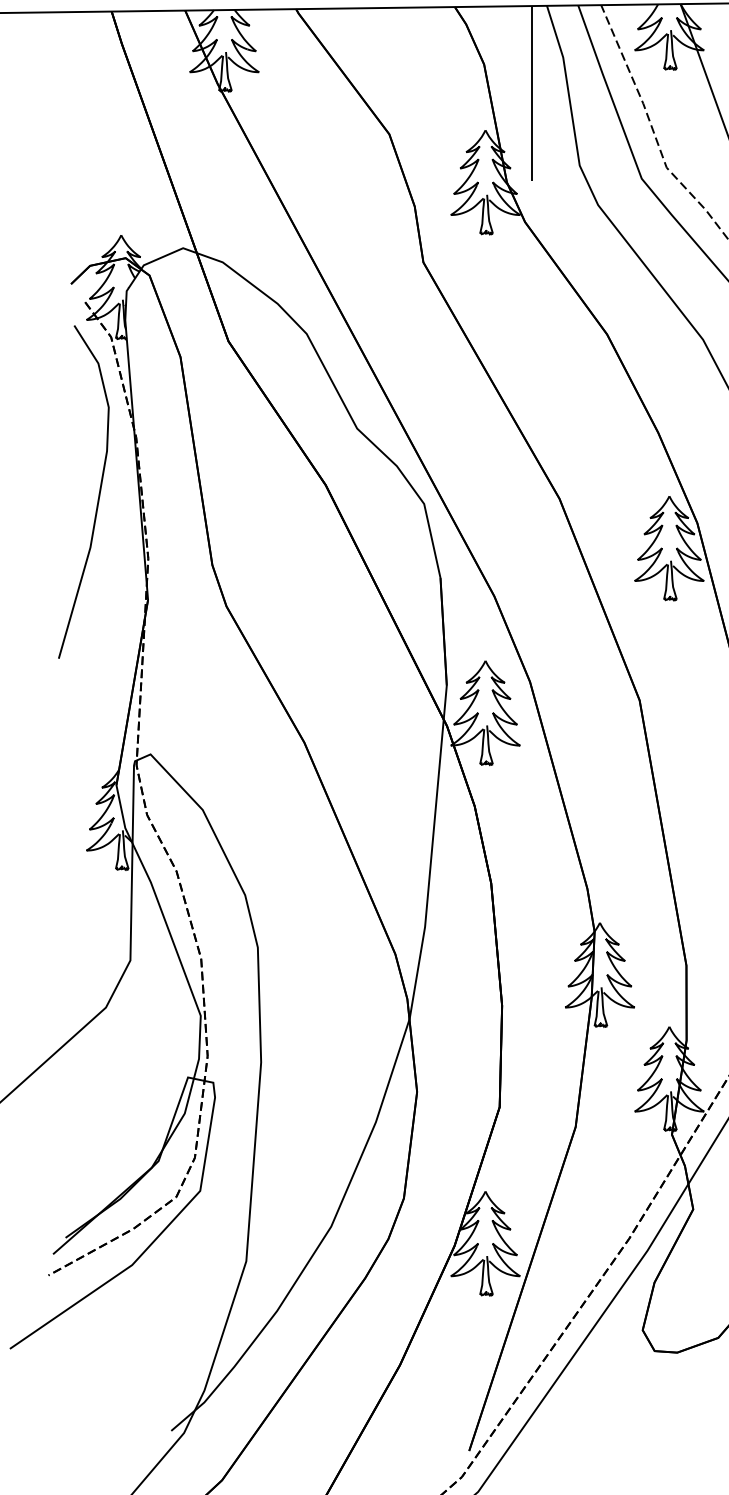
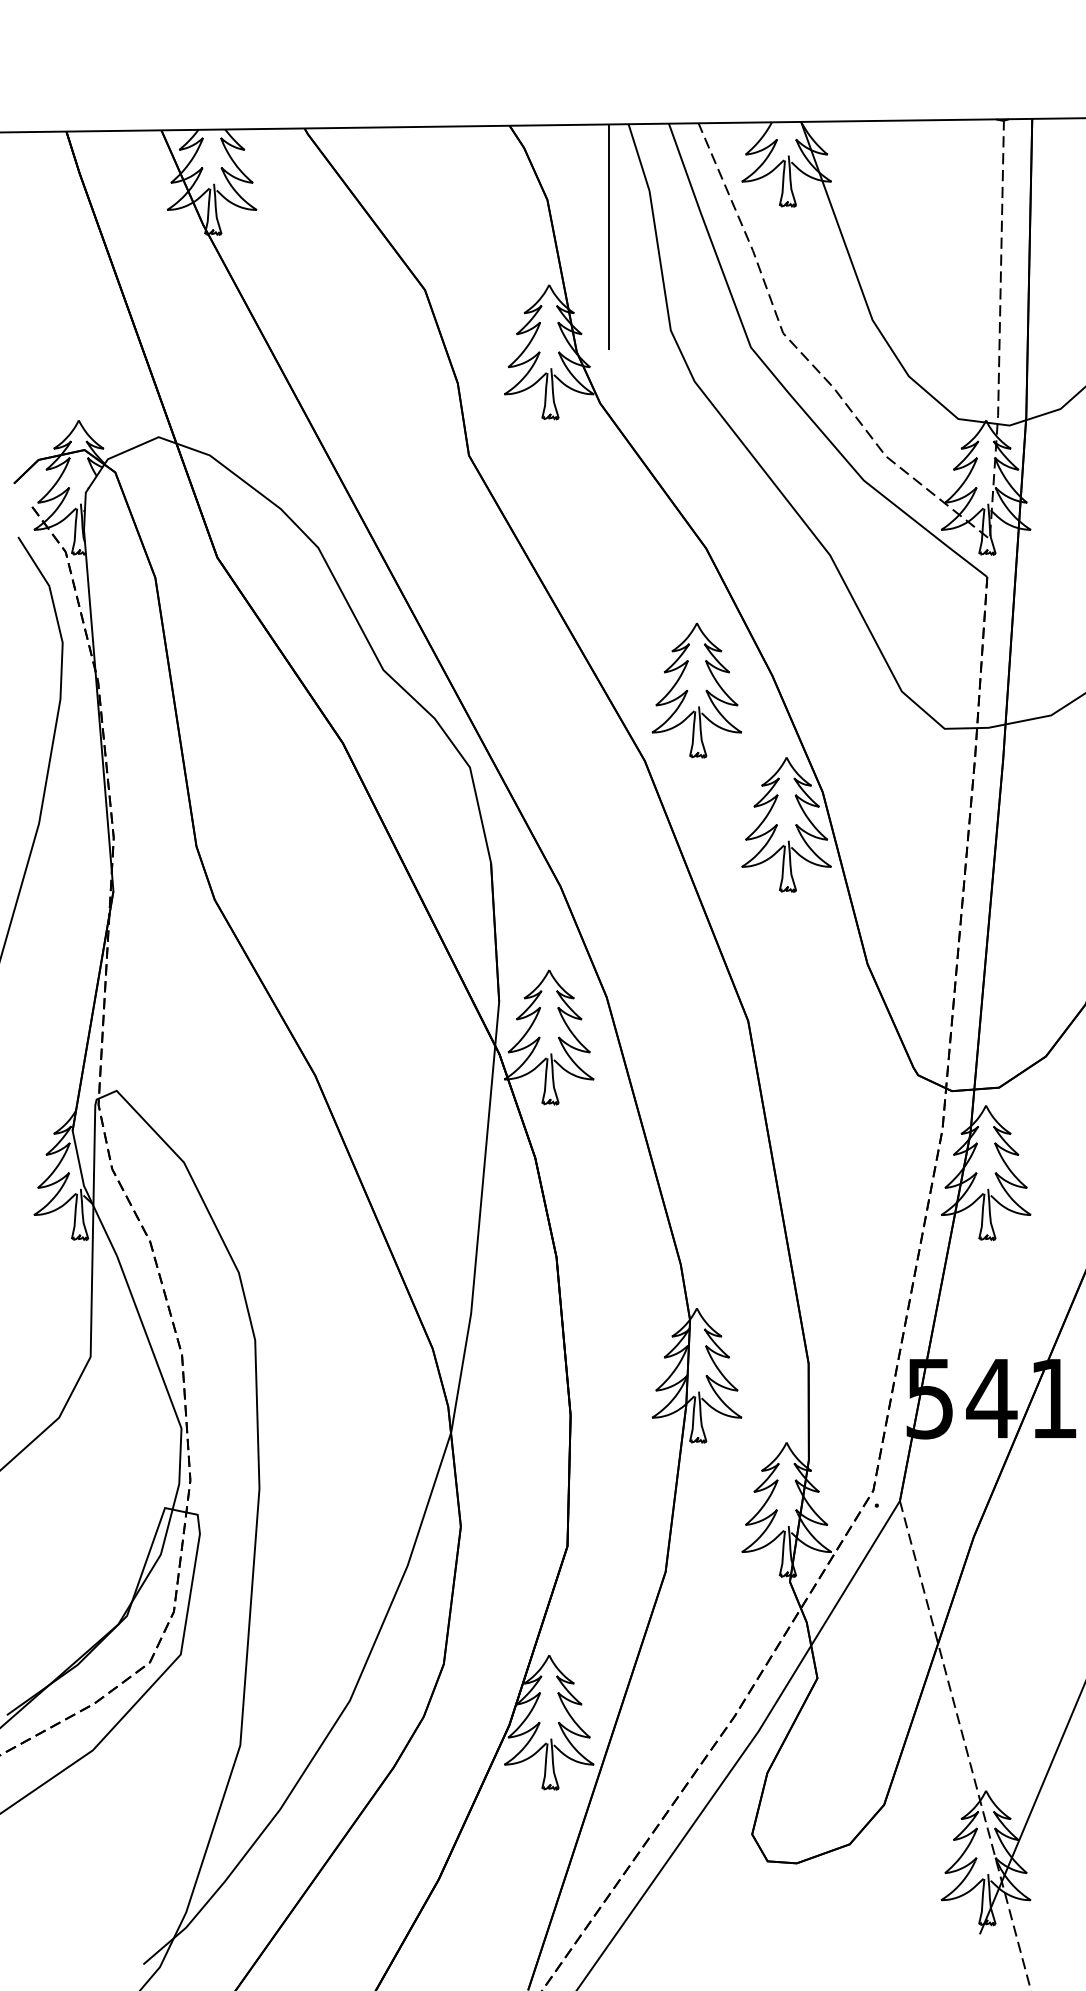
part: (599, 444) -> (696, 690), added

